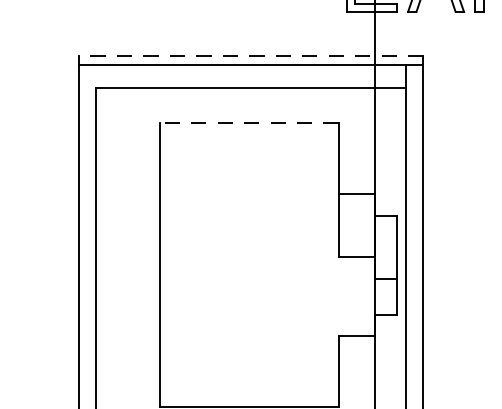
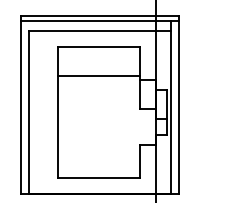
line: (250, 56) -> (99, 16), dashed -> solid
line: (248, 123) -> (98, 47), dashed -> solid
line: (248, 186) -> (98, 76), added

